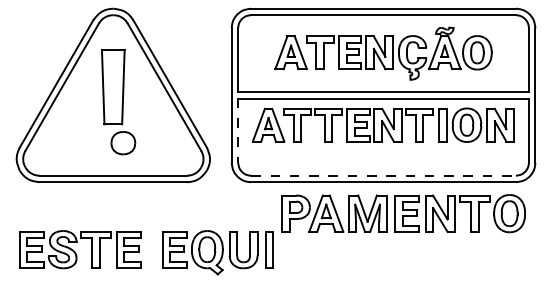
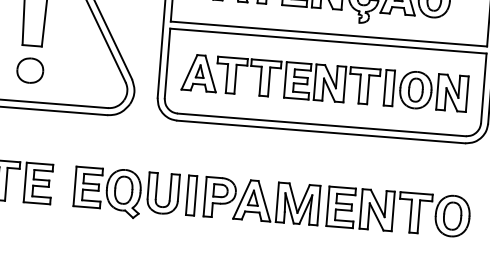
part: (383, 124) -> (325, 82), moved
line: (238, 130) -> (167, 63), dashed -> solid
part: (123, 143) -> (30, 71), moved
line: (384, 175) -> (322, 124), dashed -> solid
part: (403, 213) -> (337, 206), moved

